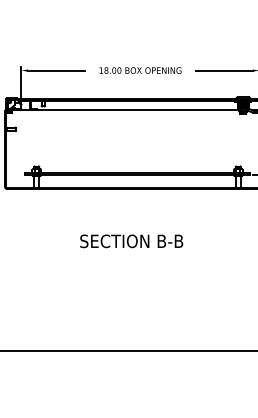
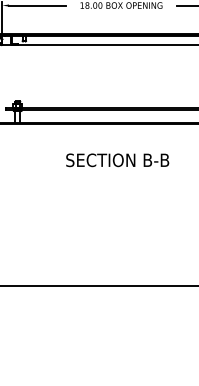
text: (131, 241) -> (117, 160), moved

